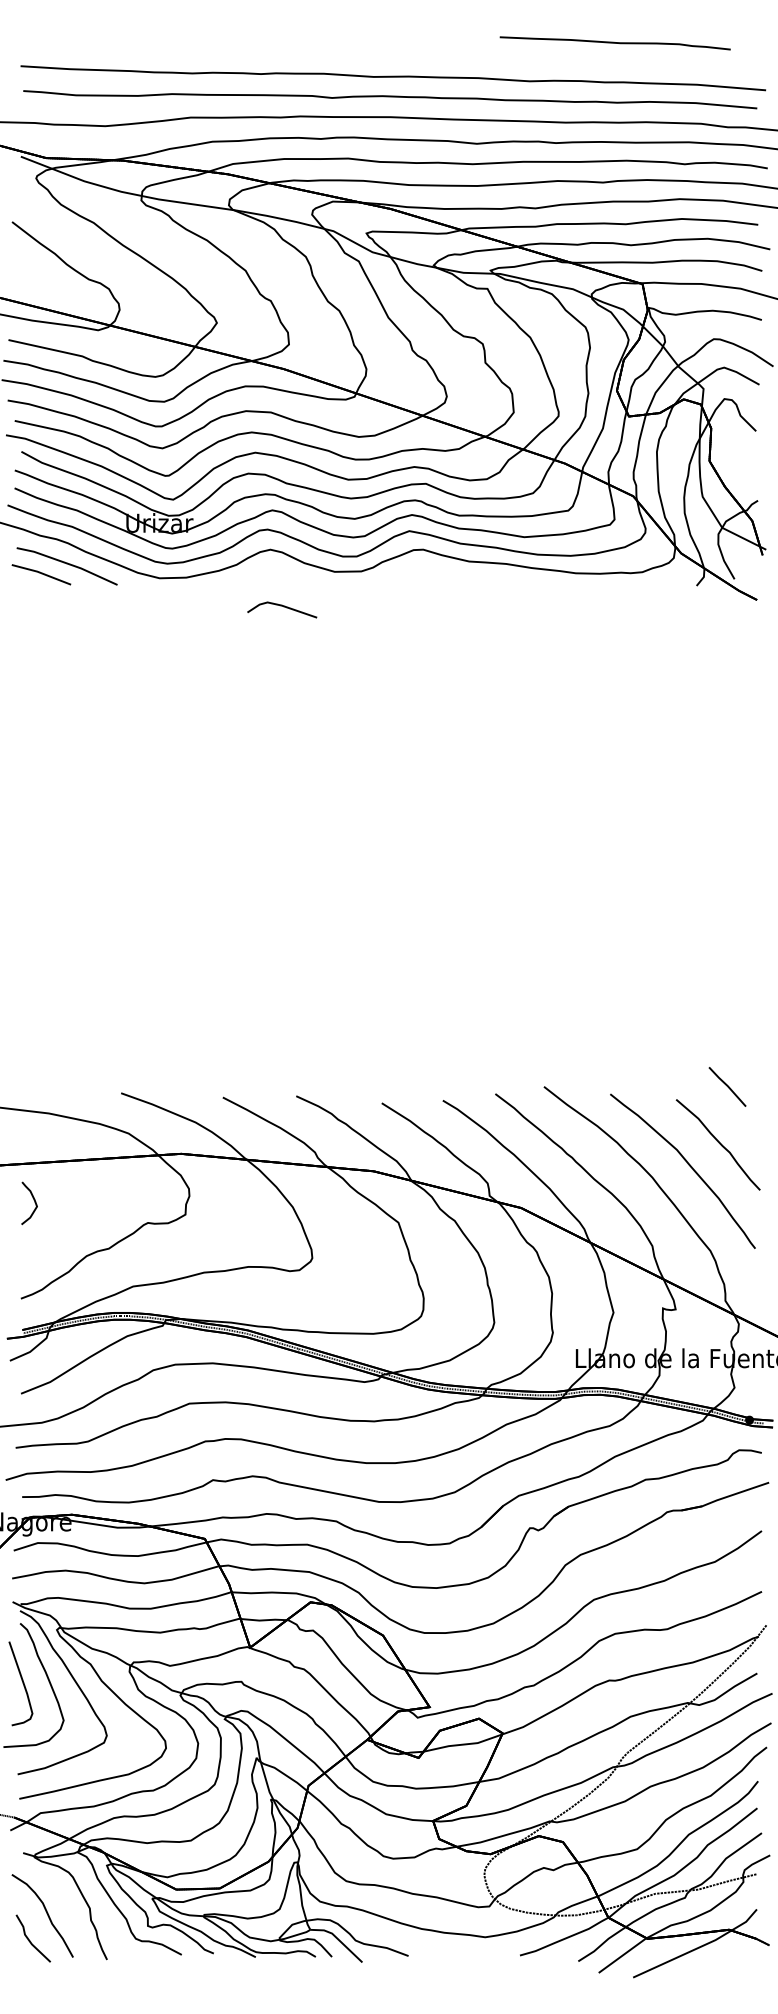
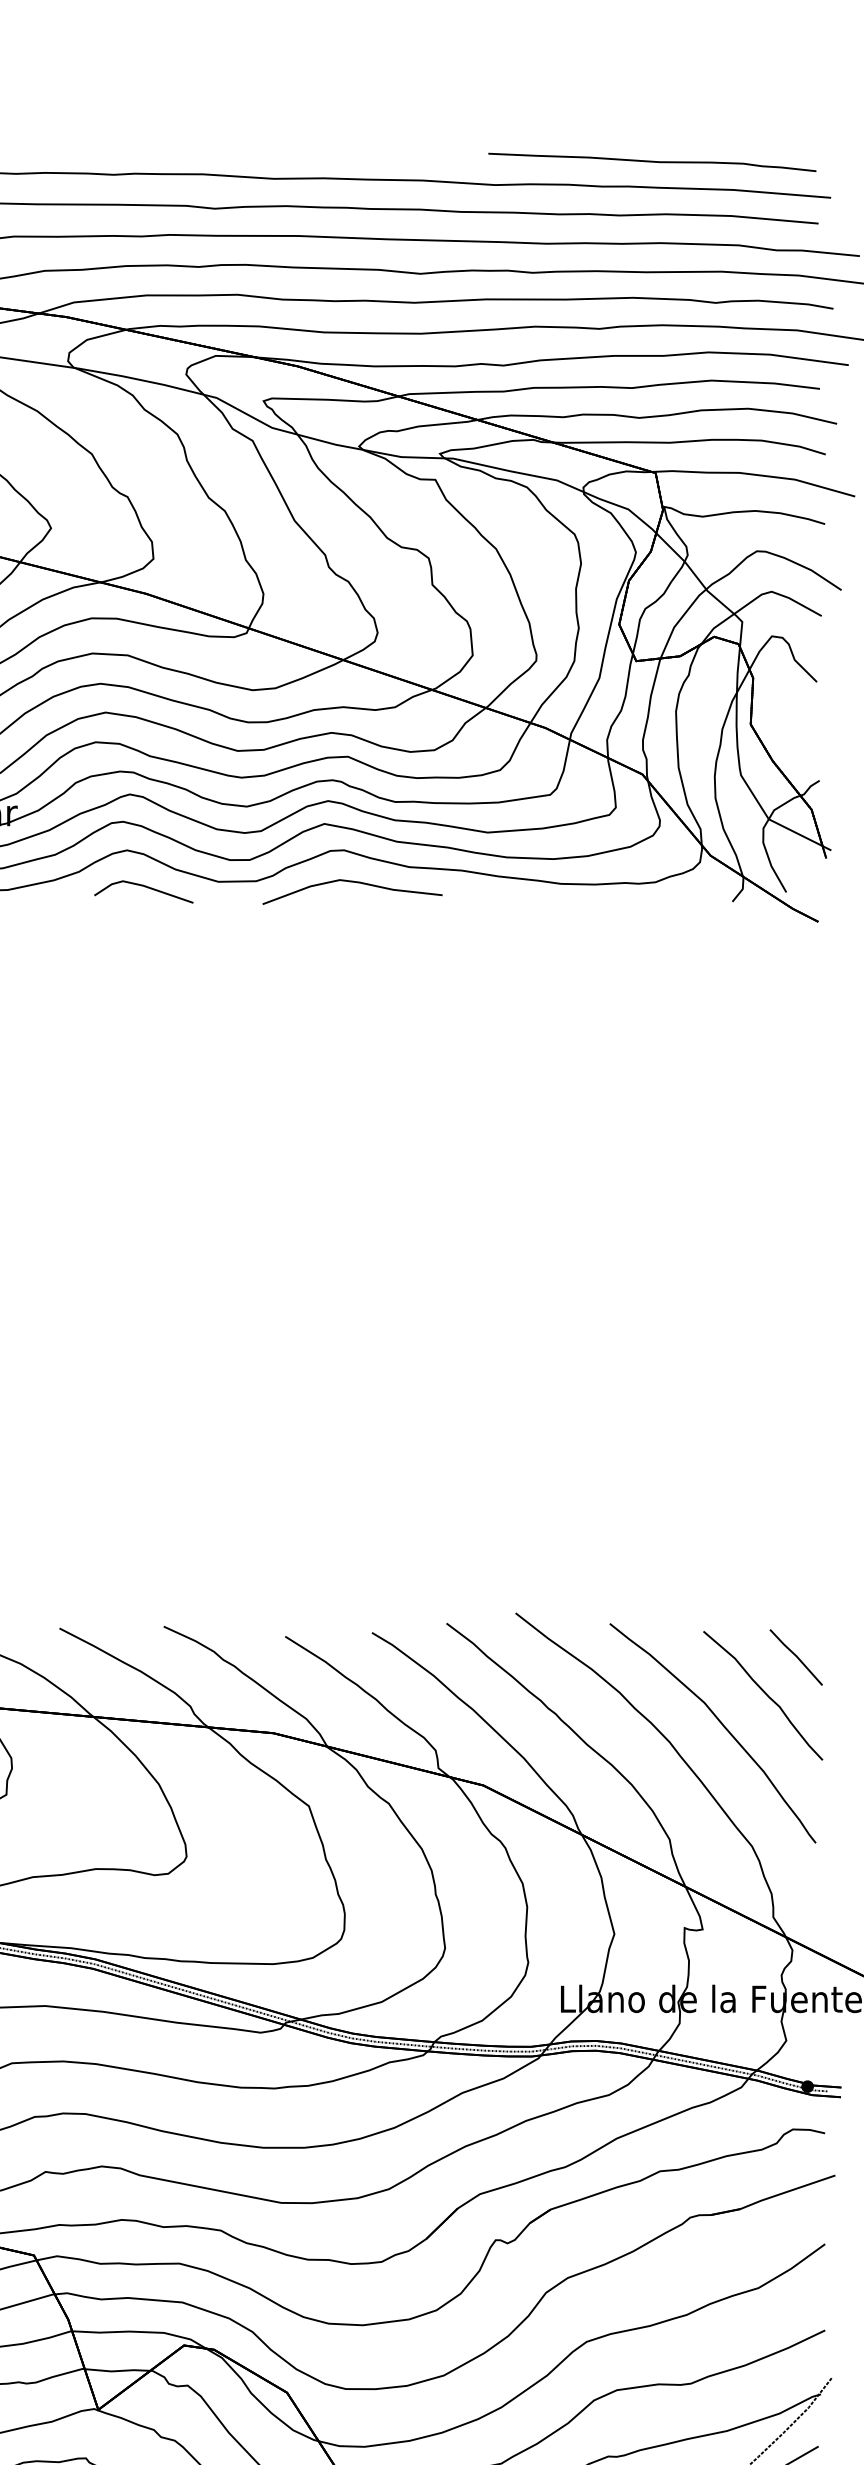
part: (614, 43) -> (651, 162), moved
curve: (428, 572) -> (351, 882), added
line: (283, 607) -> (145, 888), moved
line: (727, 1086) -> (796, 1656), moved

